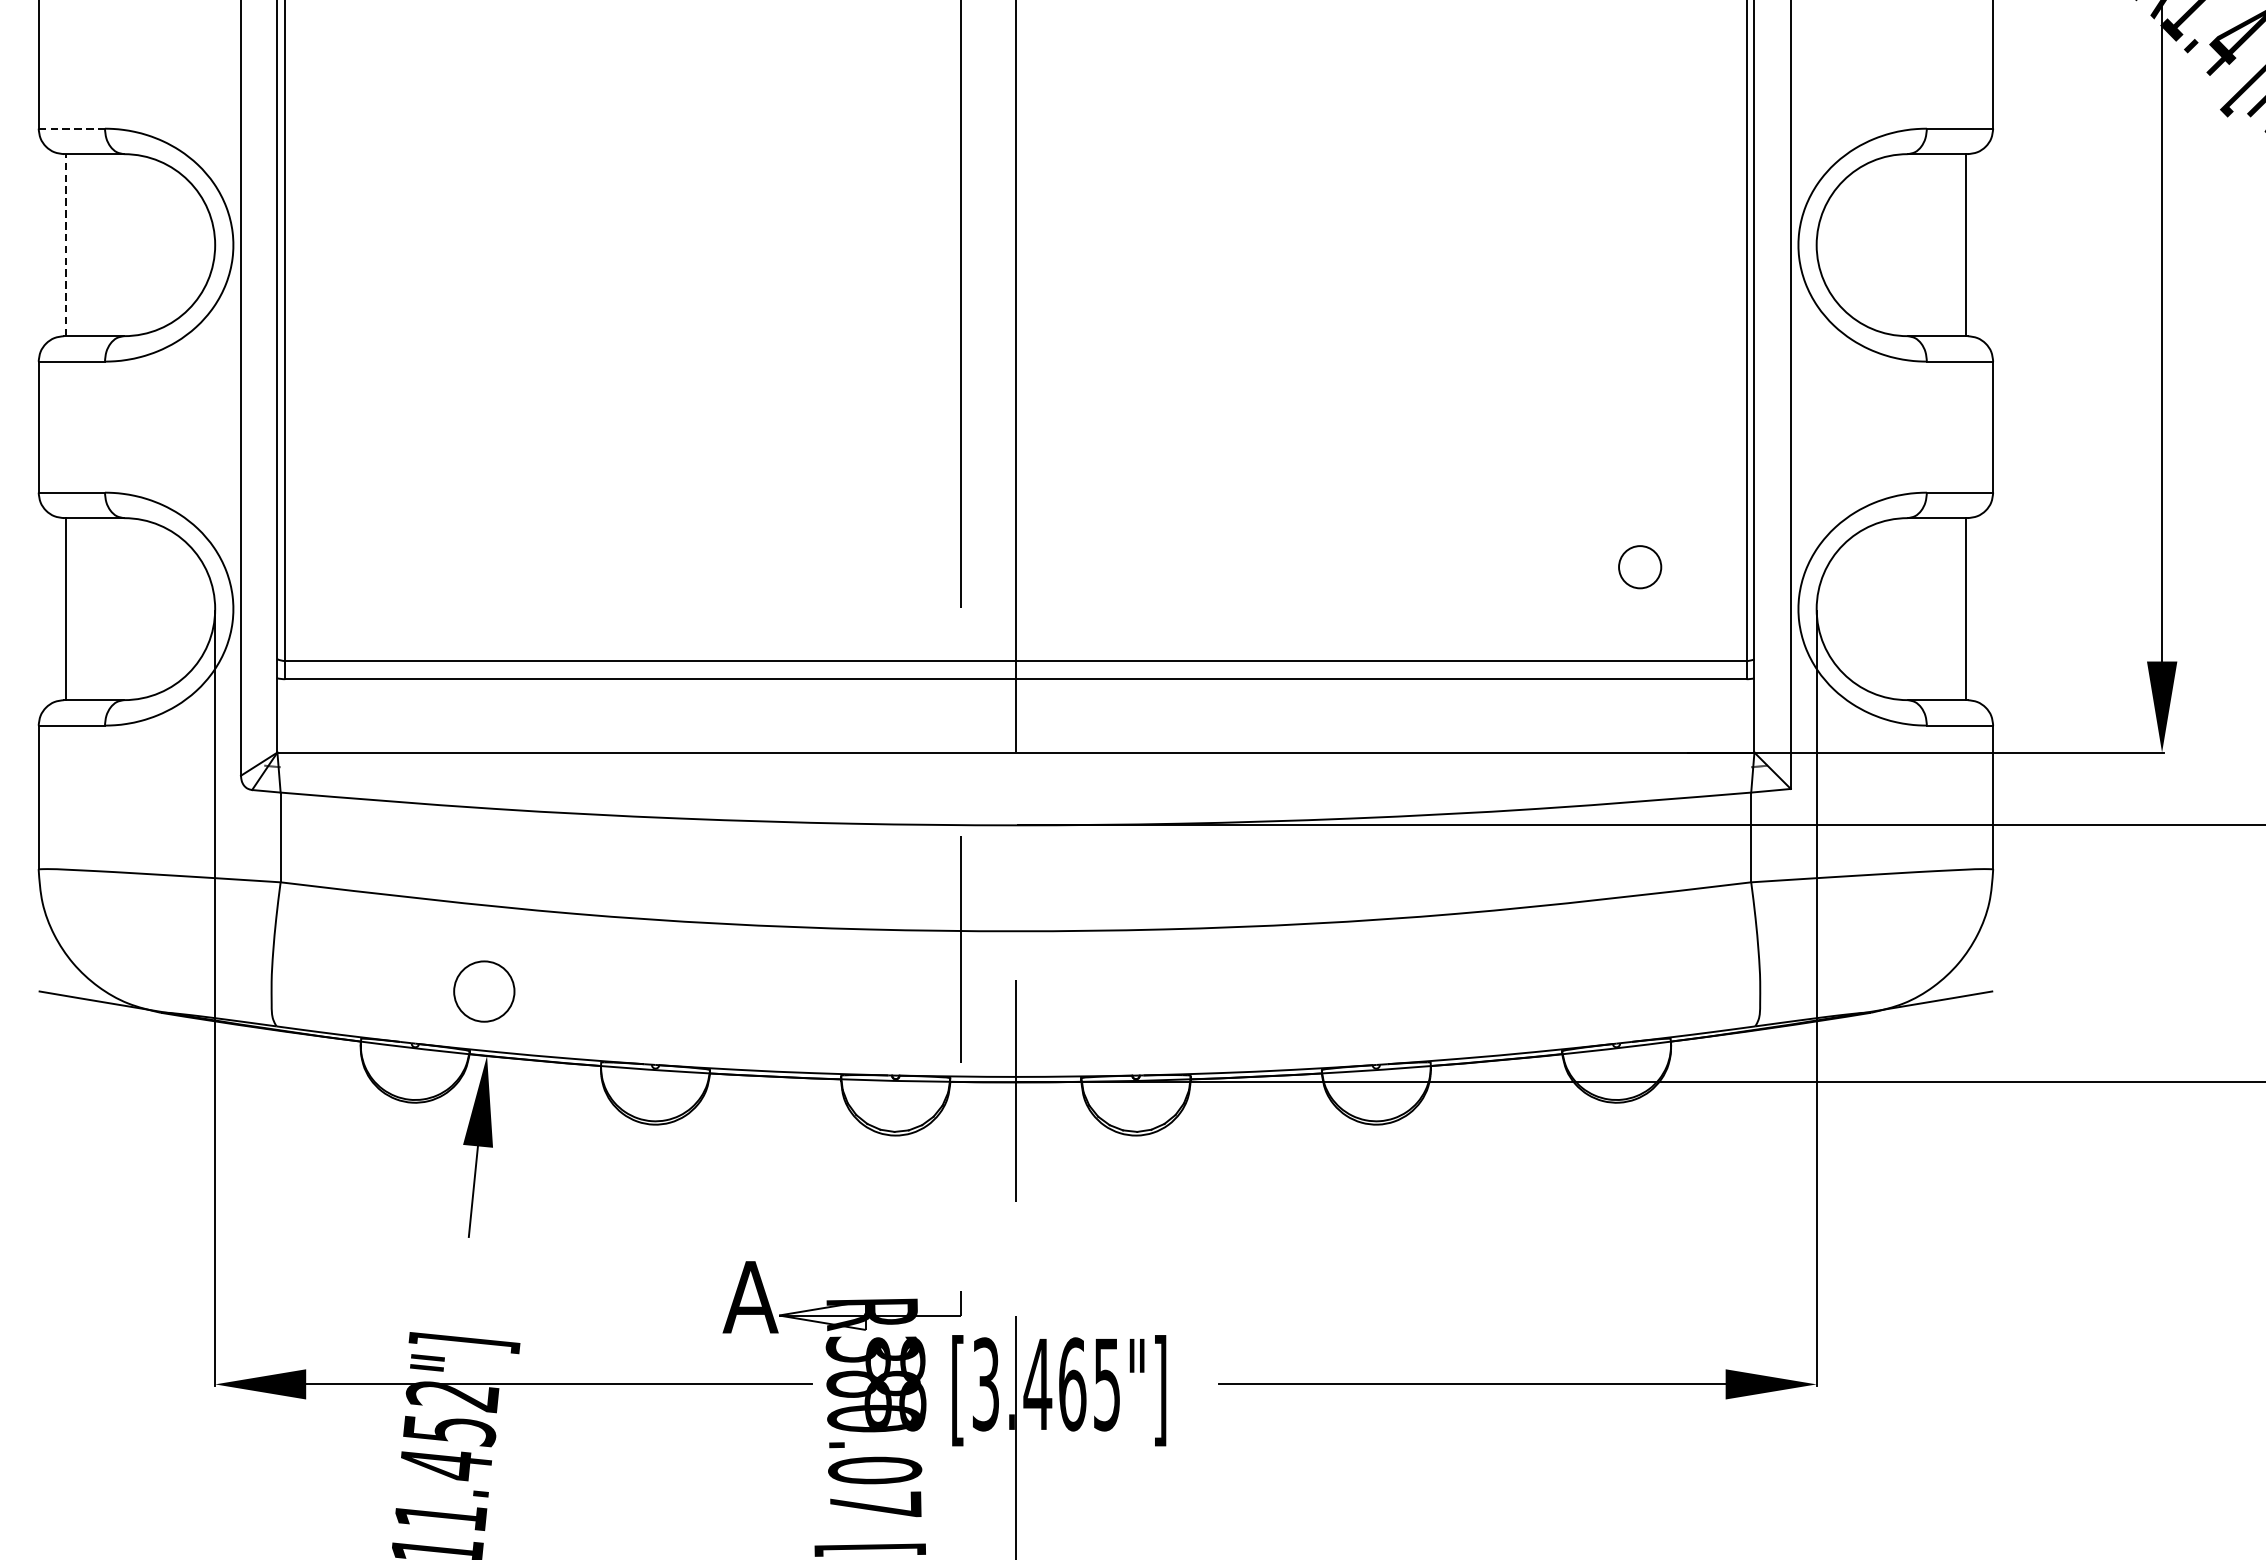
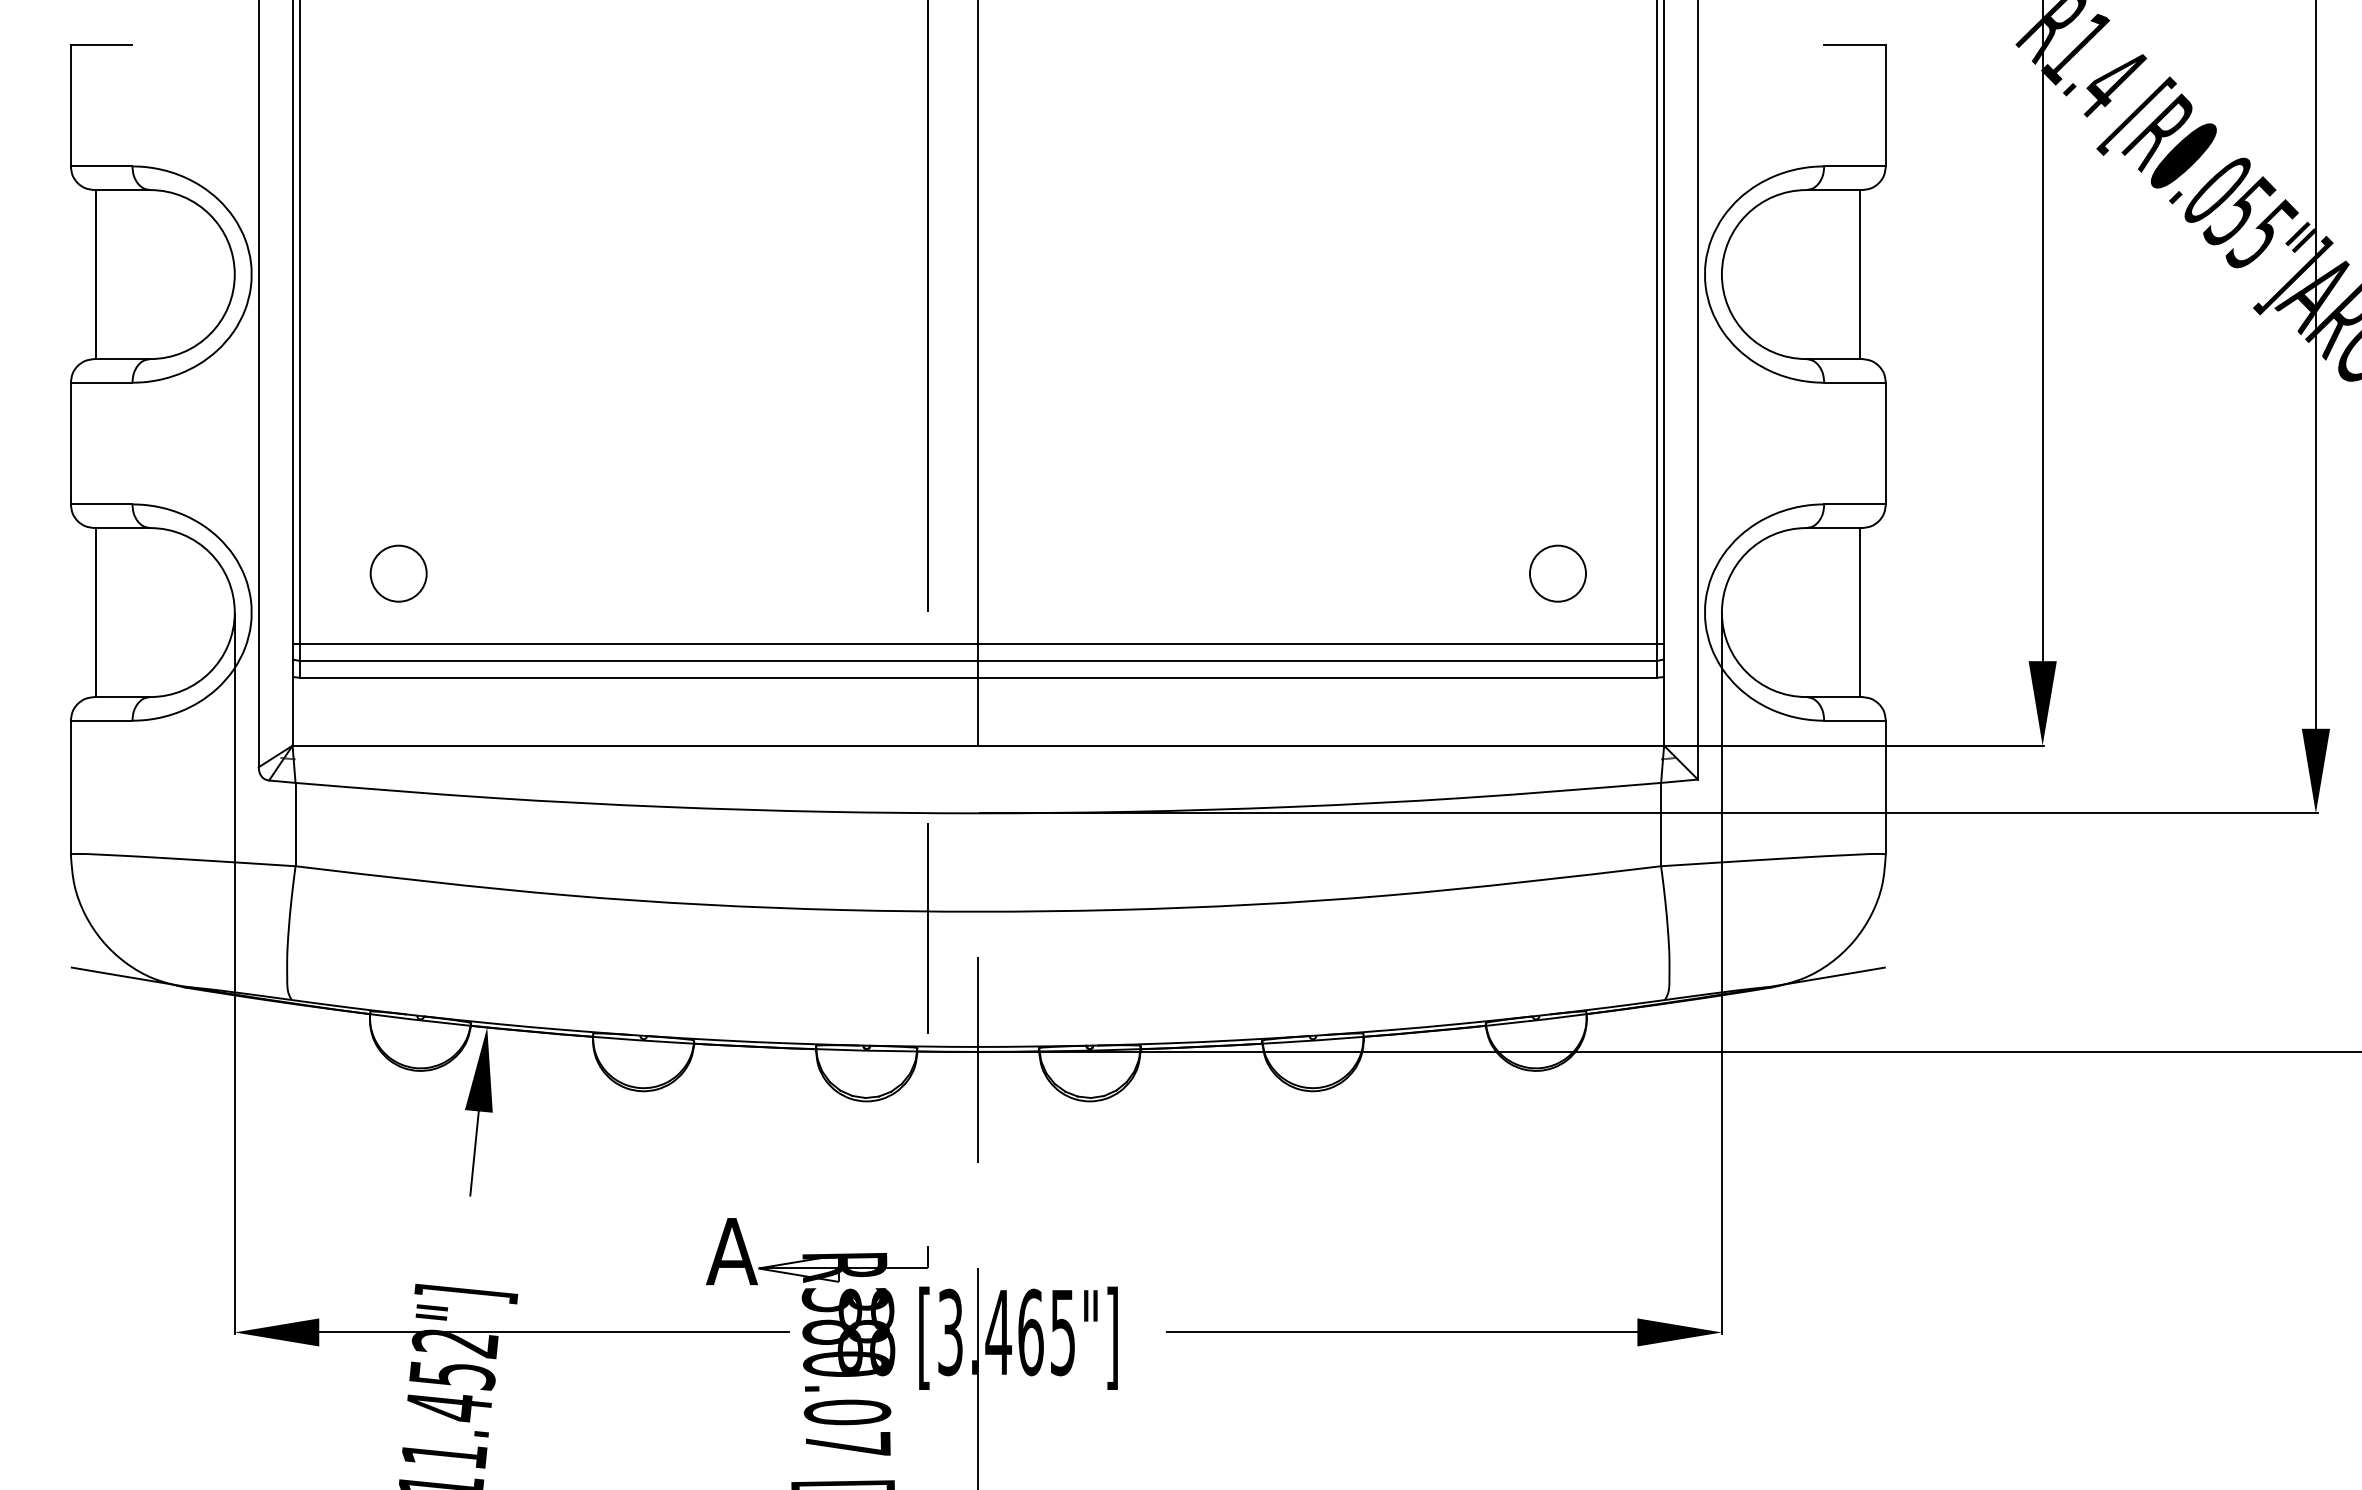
line: (71, 128) -> (101, 166), dashed -> solid
line: (66, 245) -> (96, 274), dashed -> solid
circle: (1639, 567) -> (1557, 573), size x1.43
line: (1016, 642) -> (978, 643), added
circle: (484, 991) -> (398, 573), moved

